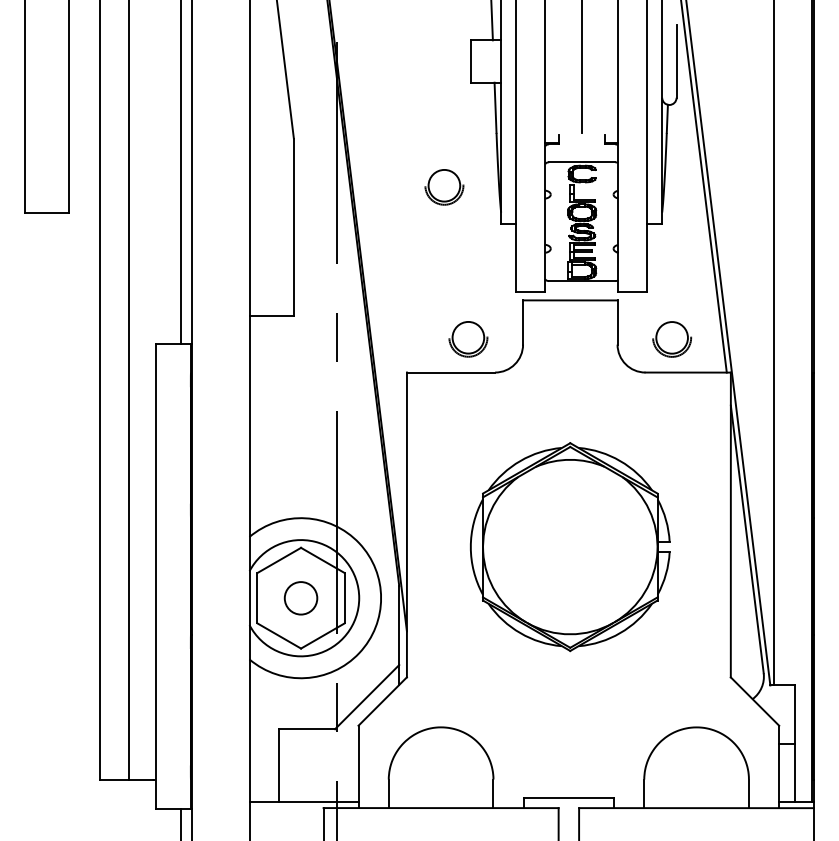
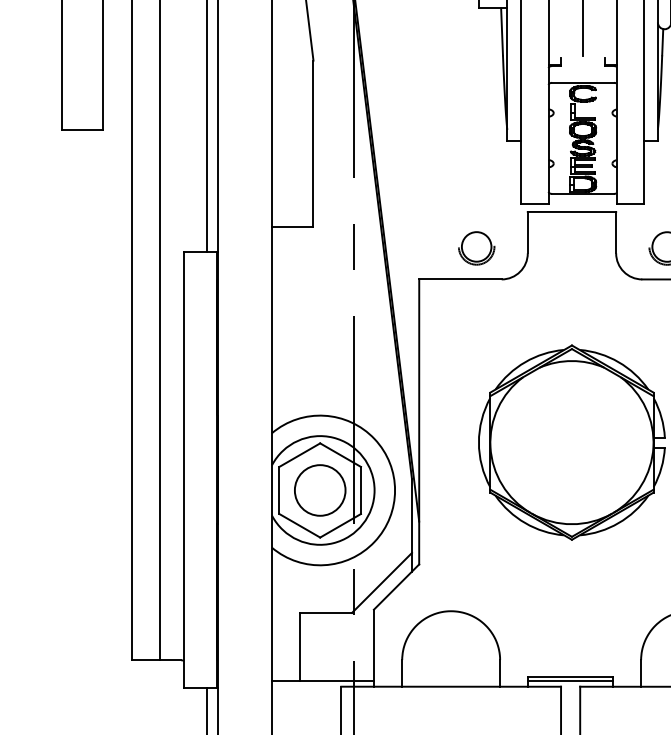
part: (444, 187) -> (454, 106), removed
circle: (300, 598) -> (319, 490), size x1.67
line: (568, 801) -> (570, 680), added

